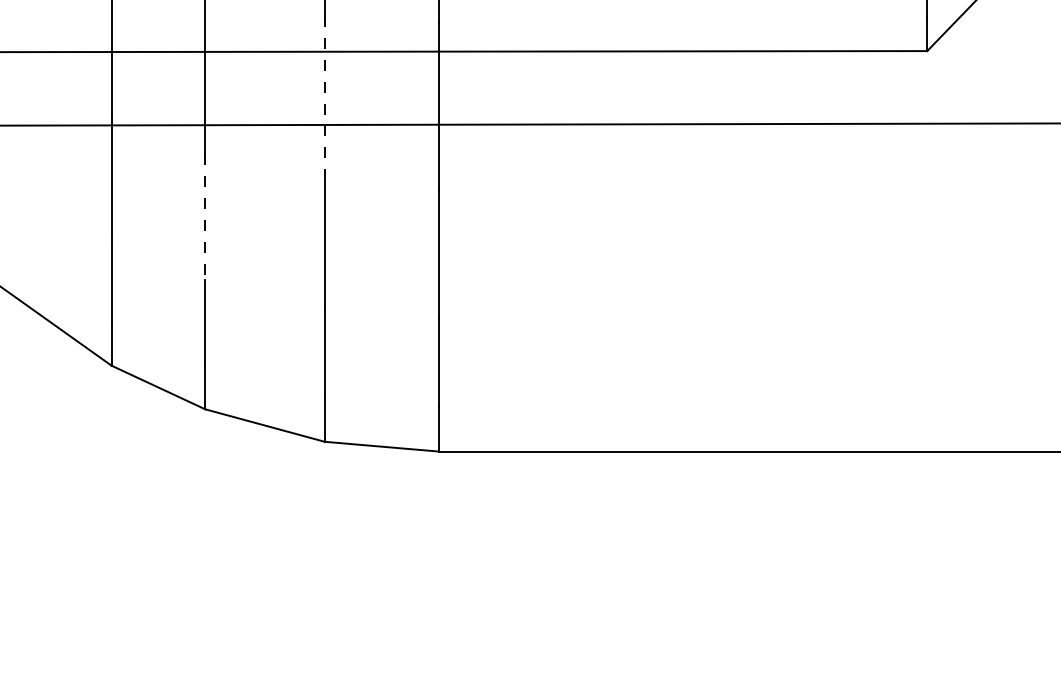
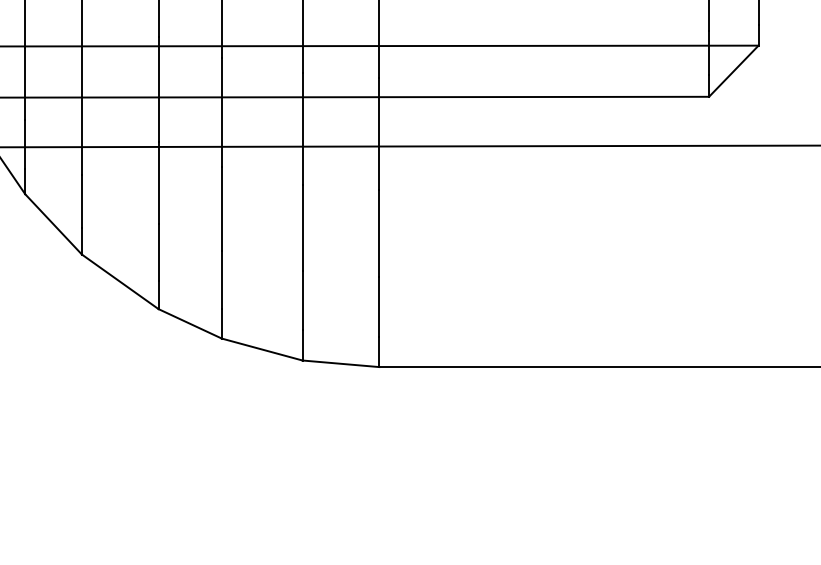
line: (324, 98) -> (302, 128), dashed -> solid
line: (204, 218) -> (221, 209), dashed -> solid

